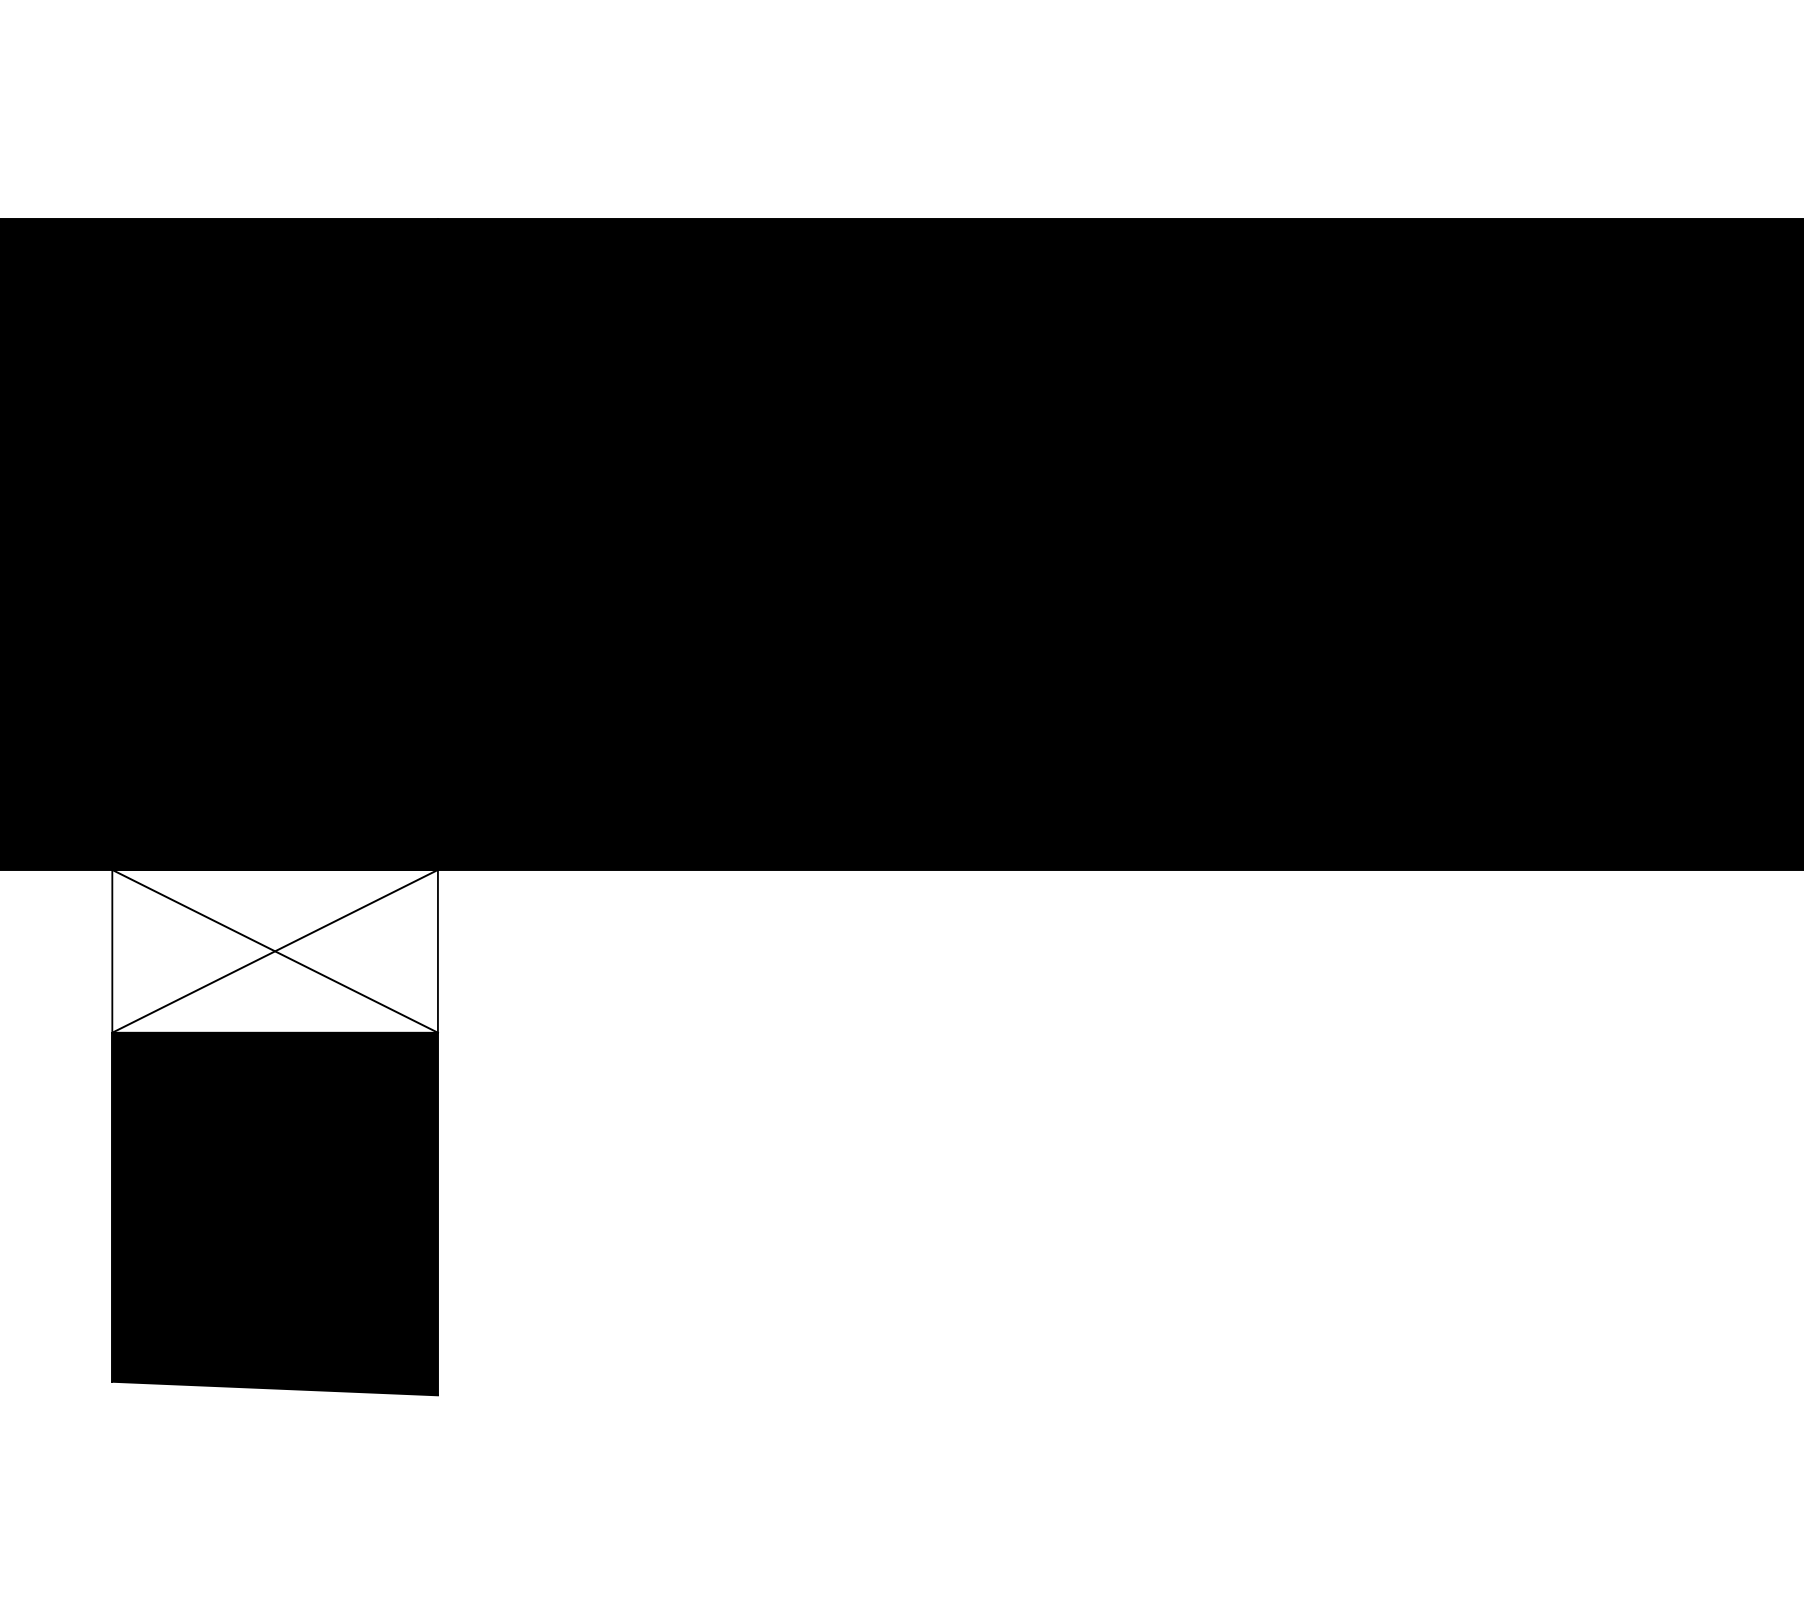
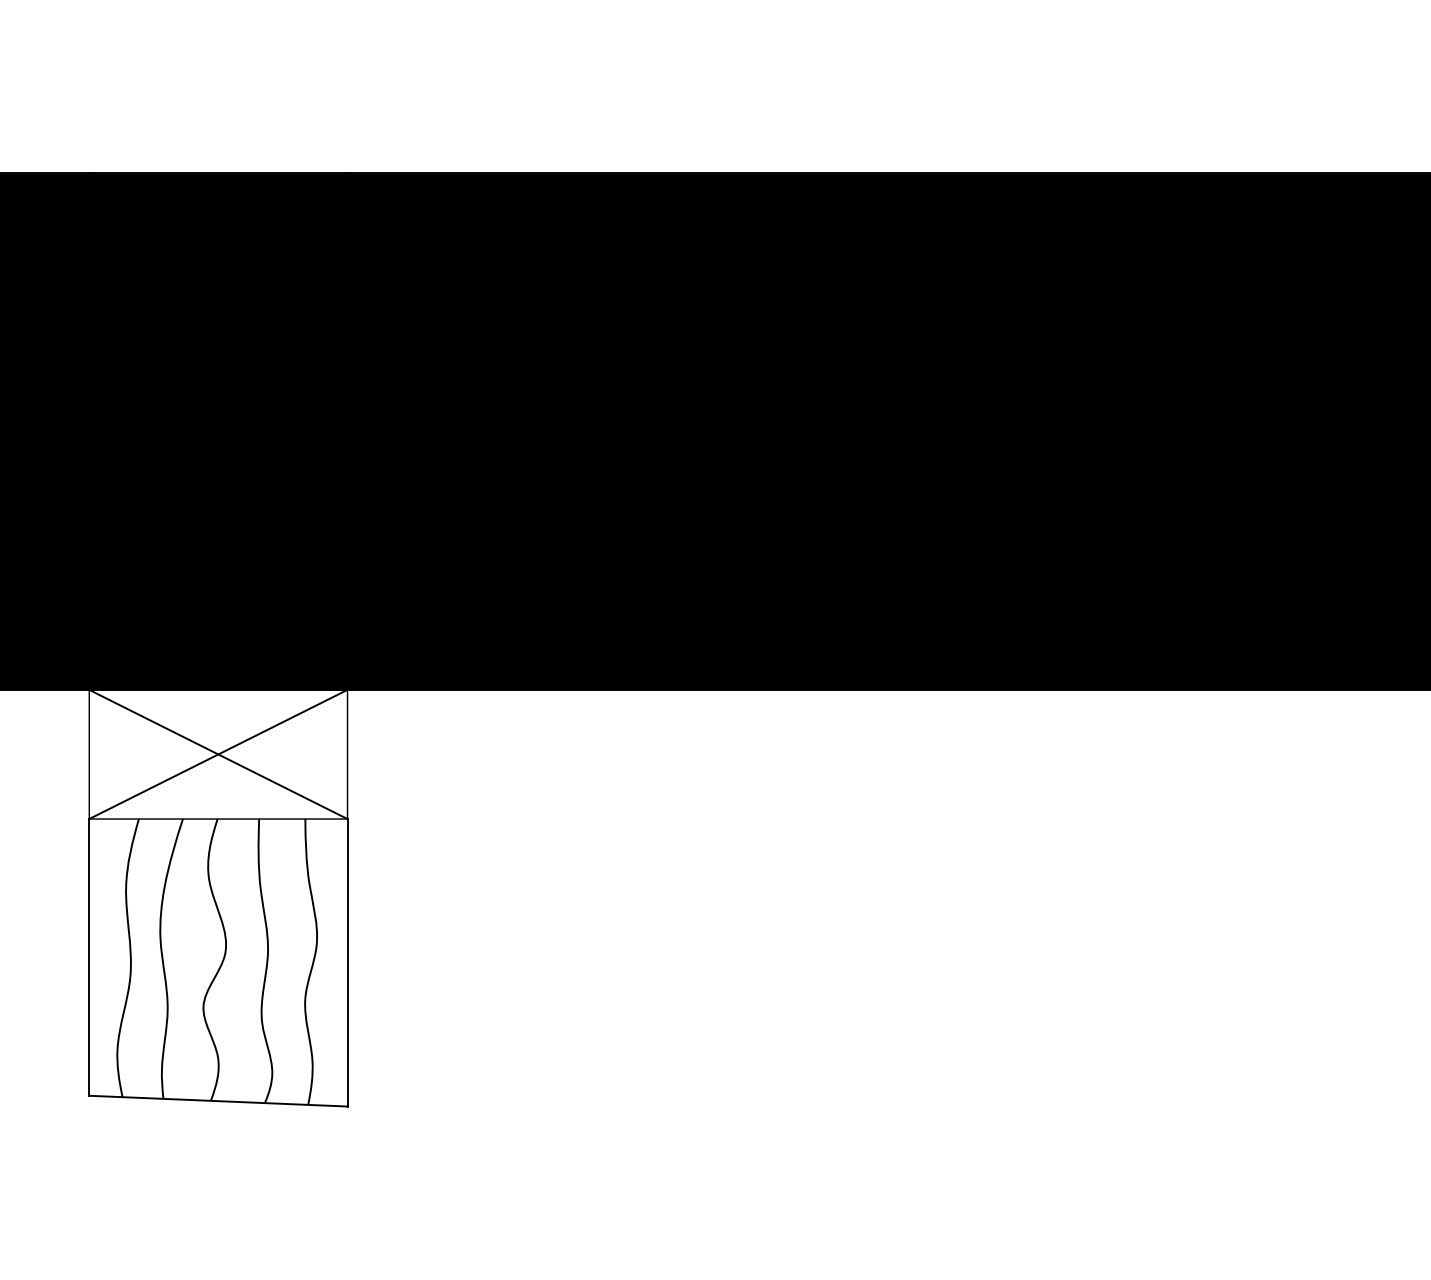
fill: (274, 1213) -> (217, 962), removed

